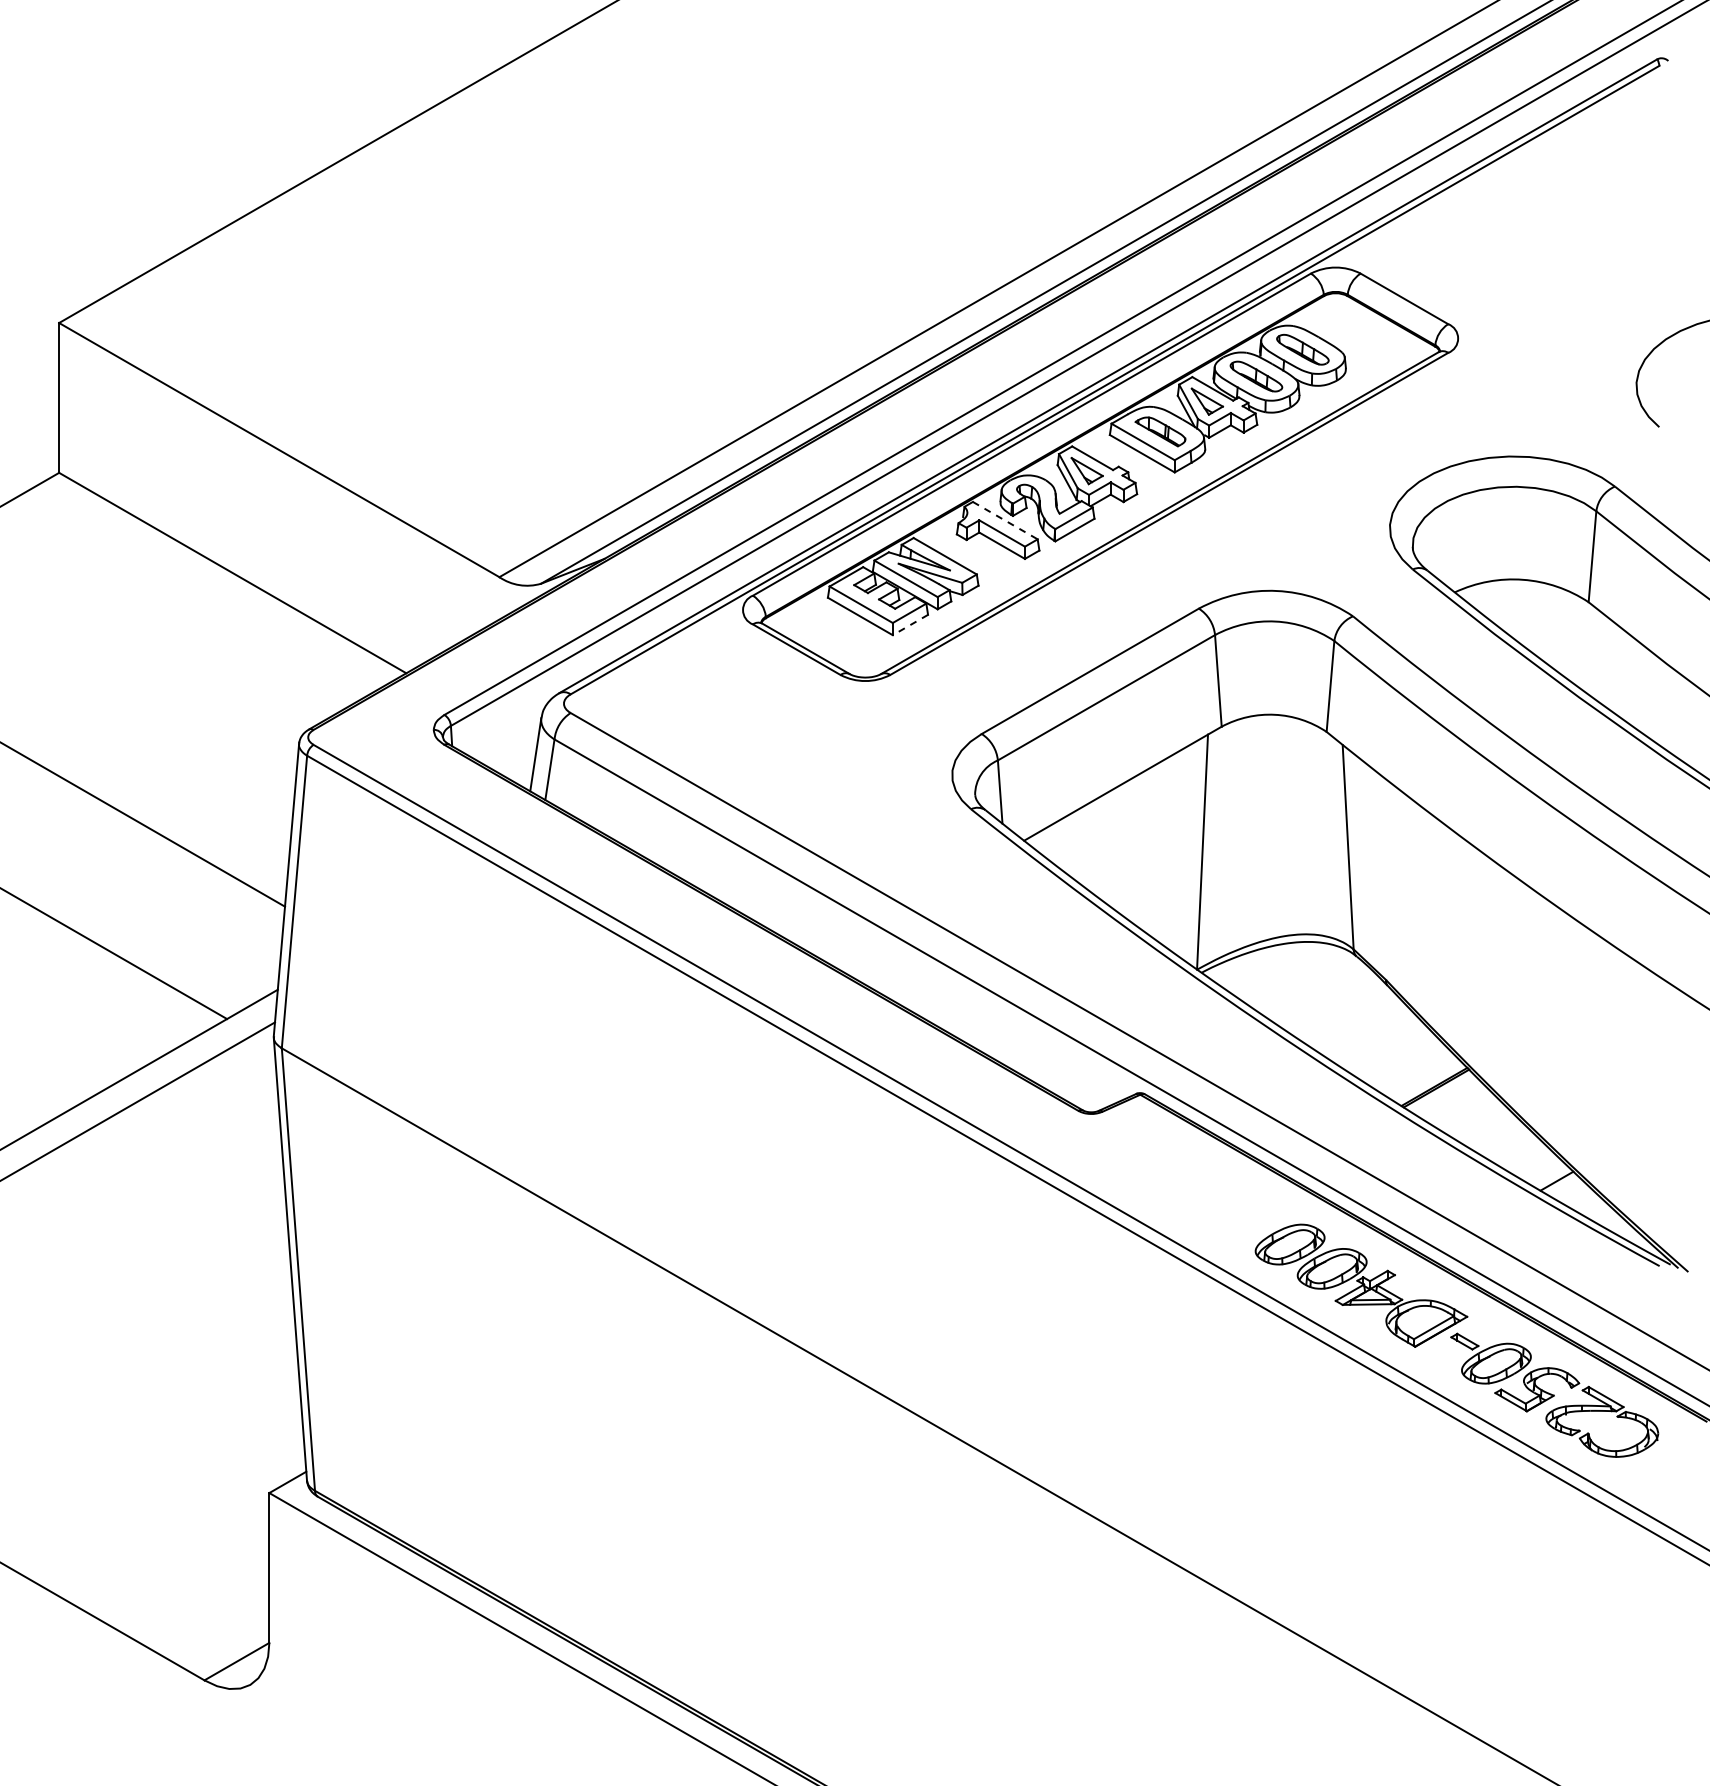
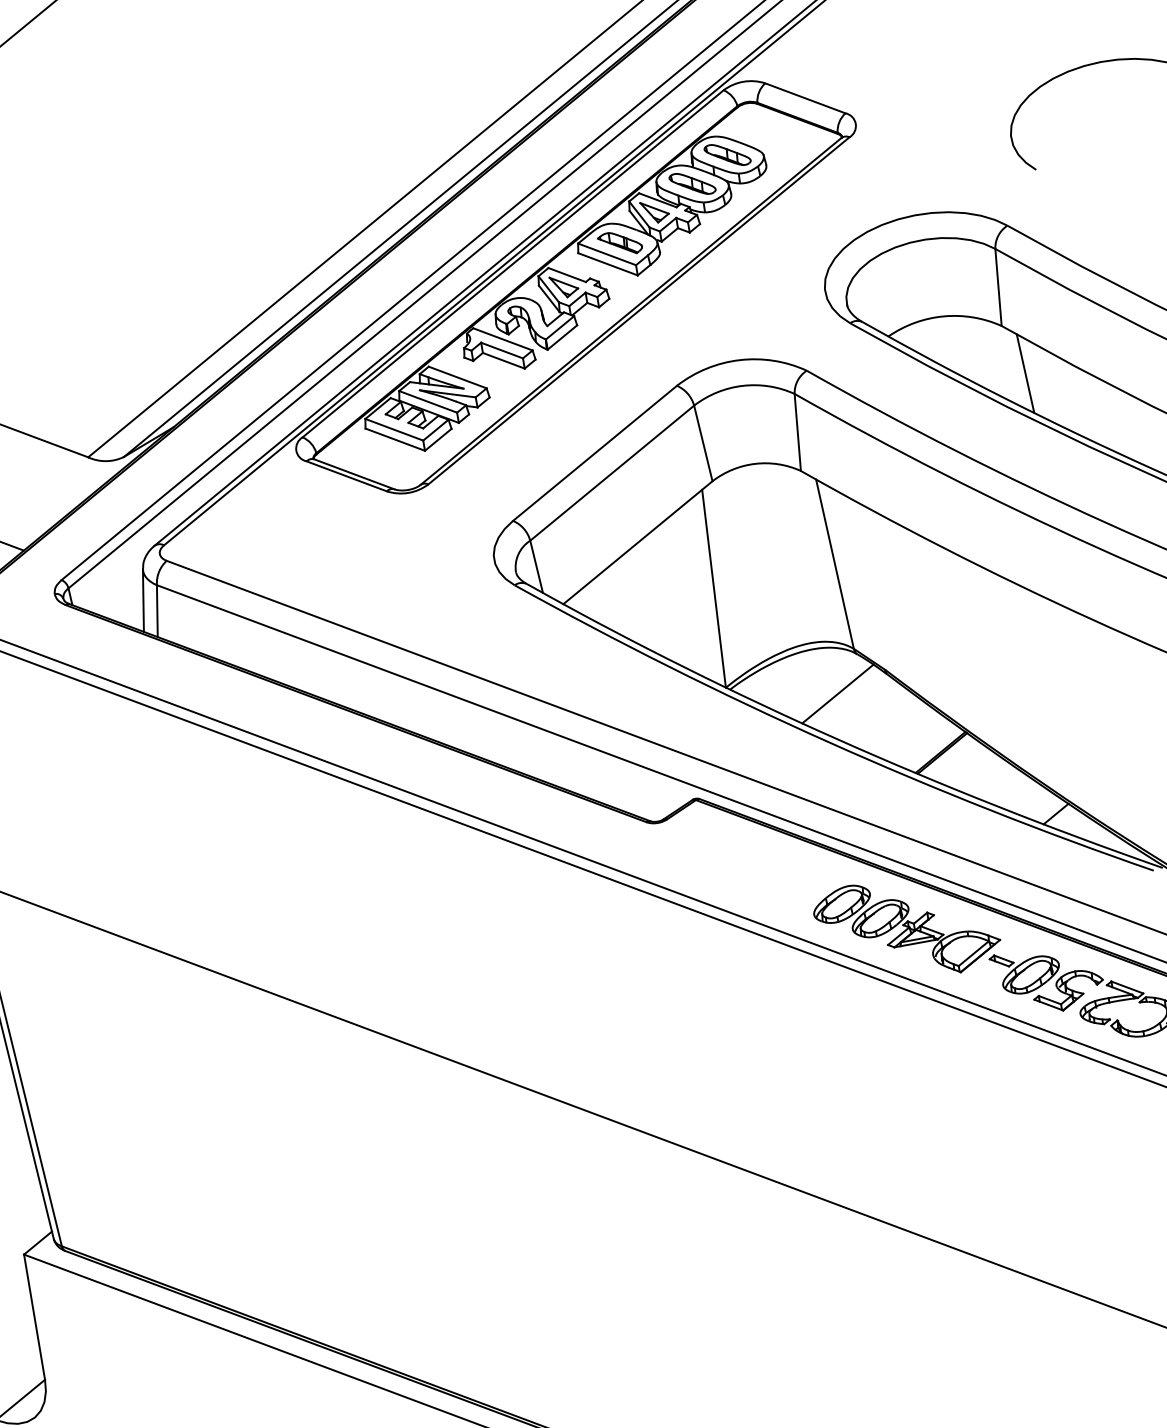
line: (1005, 520) -> (503, 339), dashed -> solid
line: (910, 625) -> (438, 440), dashed -> solid
line: (1606, 662) -> (1024, 373), added
line: (1326, 998) -> (838, 693), added

